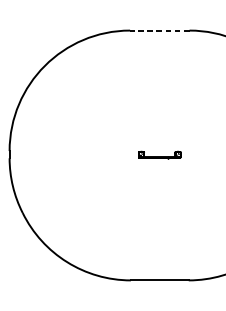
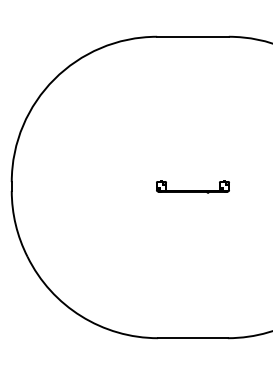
line: (159, 30) -> (192, 36), dashed -> solid
part: (159, 154) -> (192, 186), size x1.43

